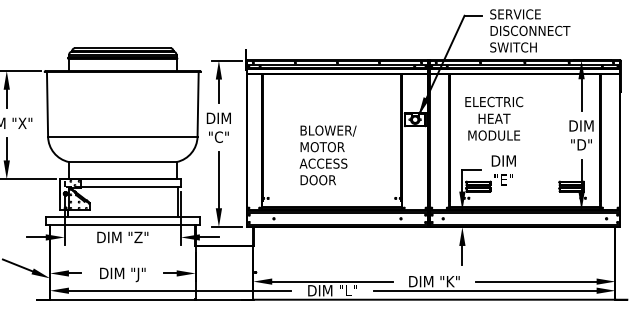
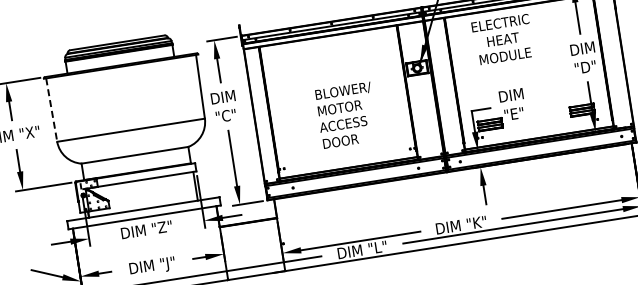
line: (47, 105) -> (51, 111), solid -> dashed
text: (494, 118) -> (503, 39), moved
text: (327, 155) -> (346, 115), moved

